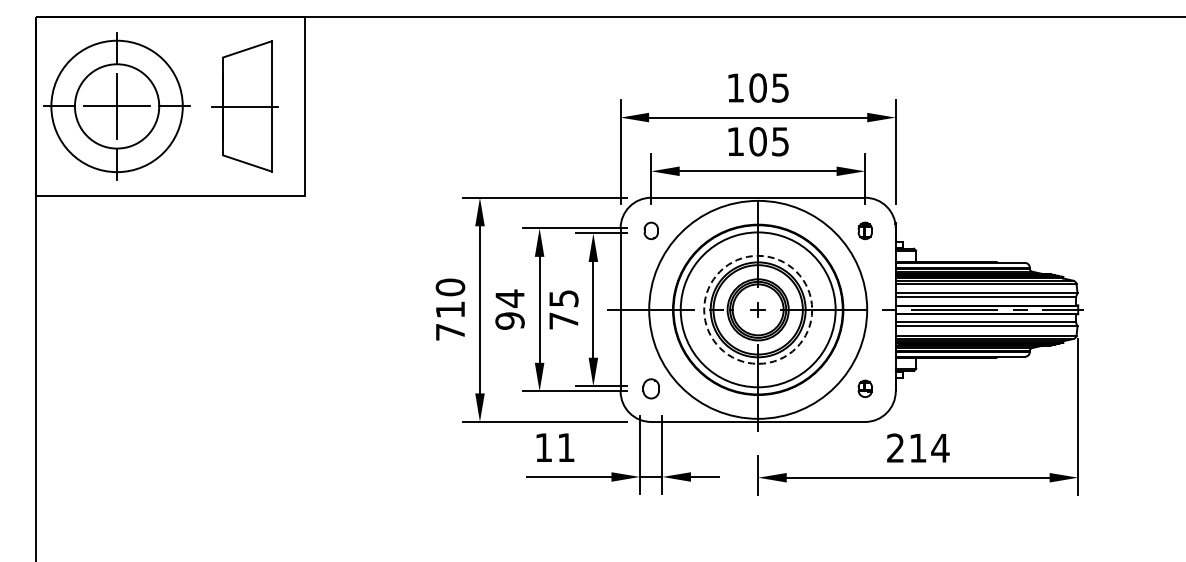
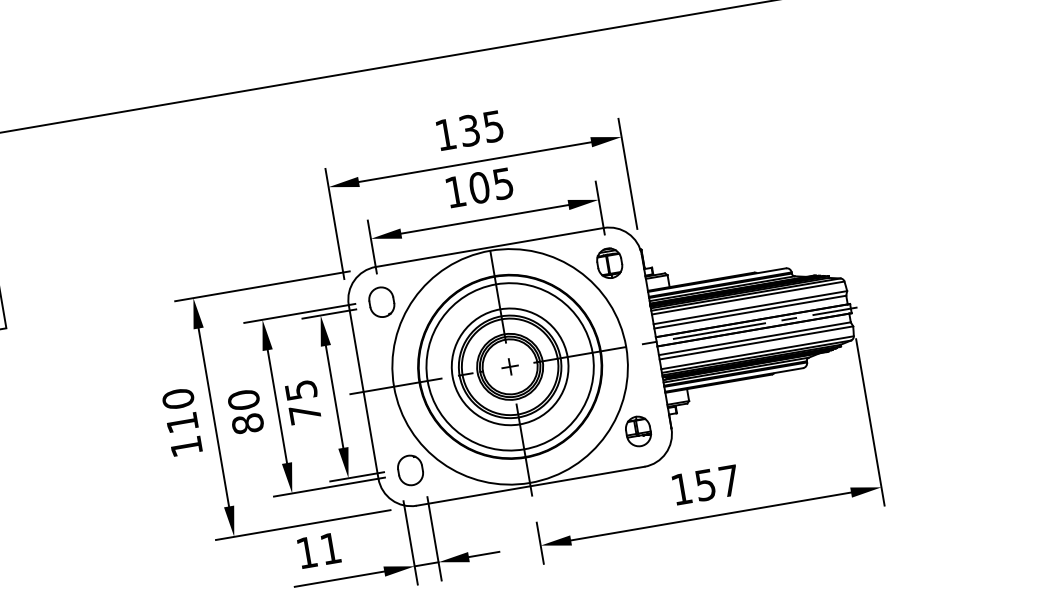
text: (757, 87) -> (468, 130), 105 -> 135
part: (651, 230) -> (382, 301), size x1.67
part: (865, 230) -> (609, 262), size x1.67
text: (509, 309) -> (245, 411), 94 -> 80
circle: (758, 309) -> (510, 366), dashed -> solid
text: (450, 332) -> (186, 446), 710 -> 110
part: (651, 388) -> (410, 470), size x1.43
part: (865, 388) -> (638, 431), size x1.67
text: (918, 447) -> (705, 484), 214 -> 157

